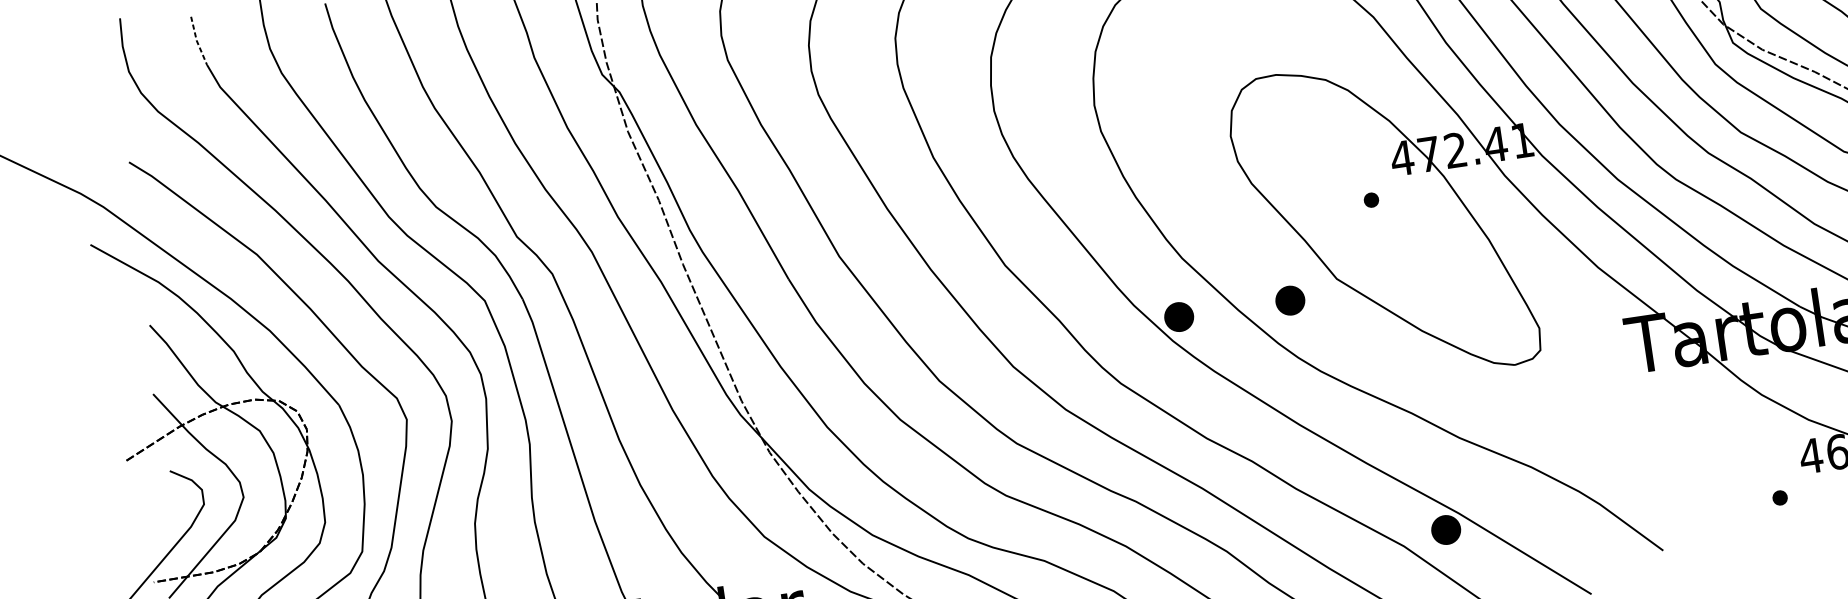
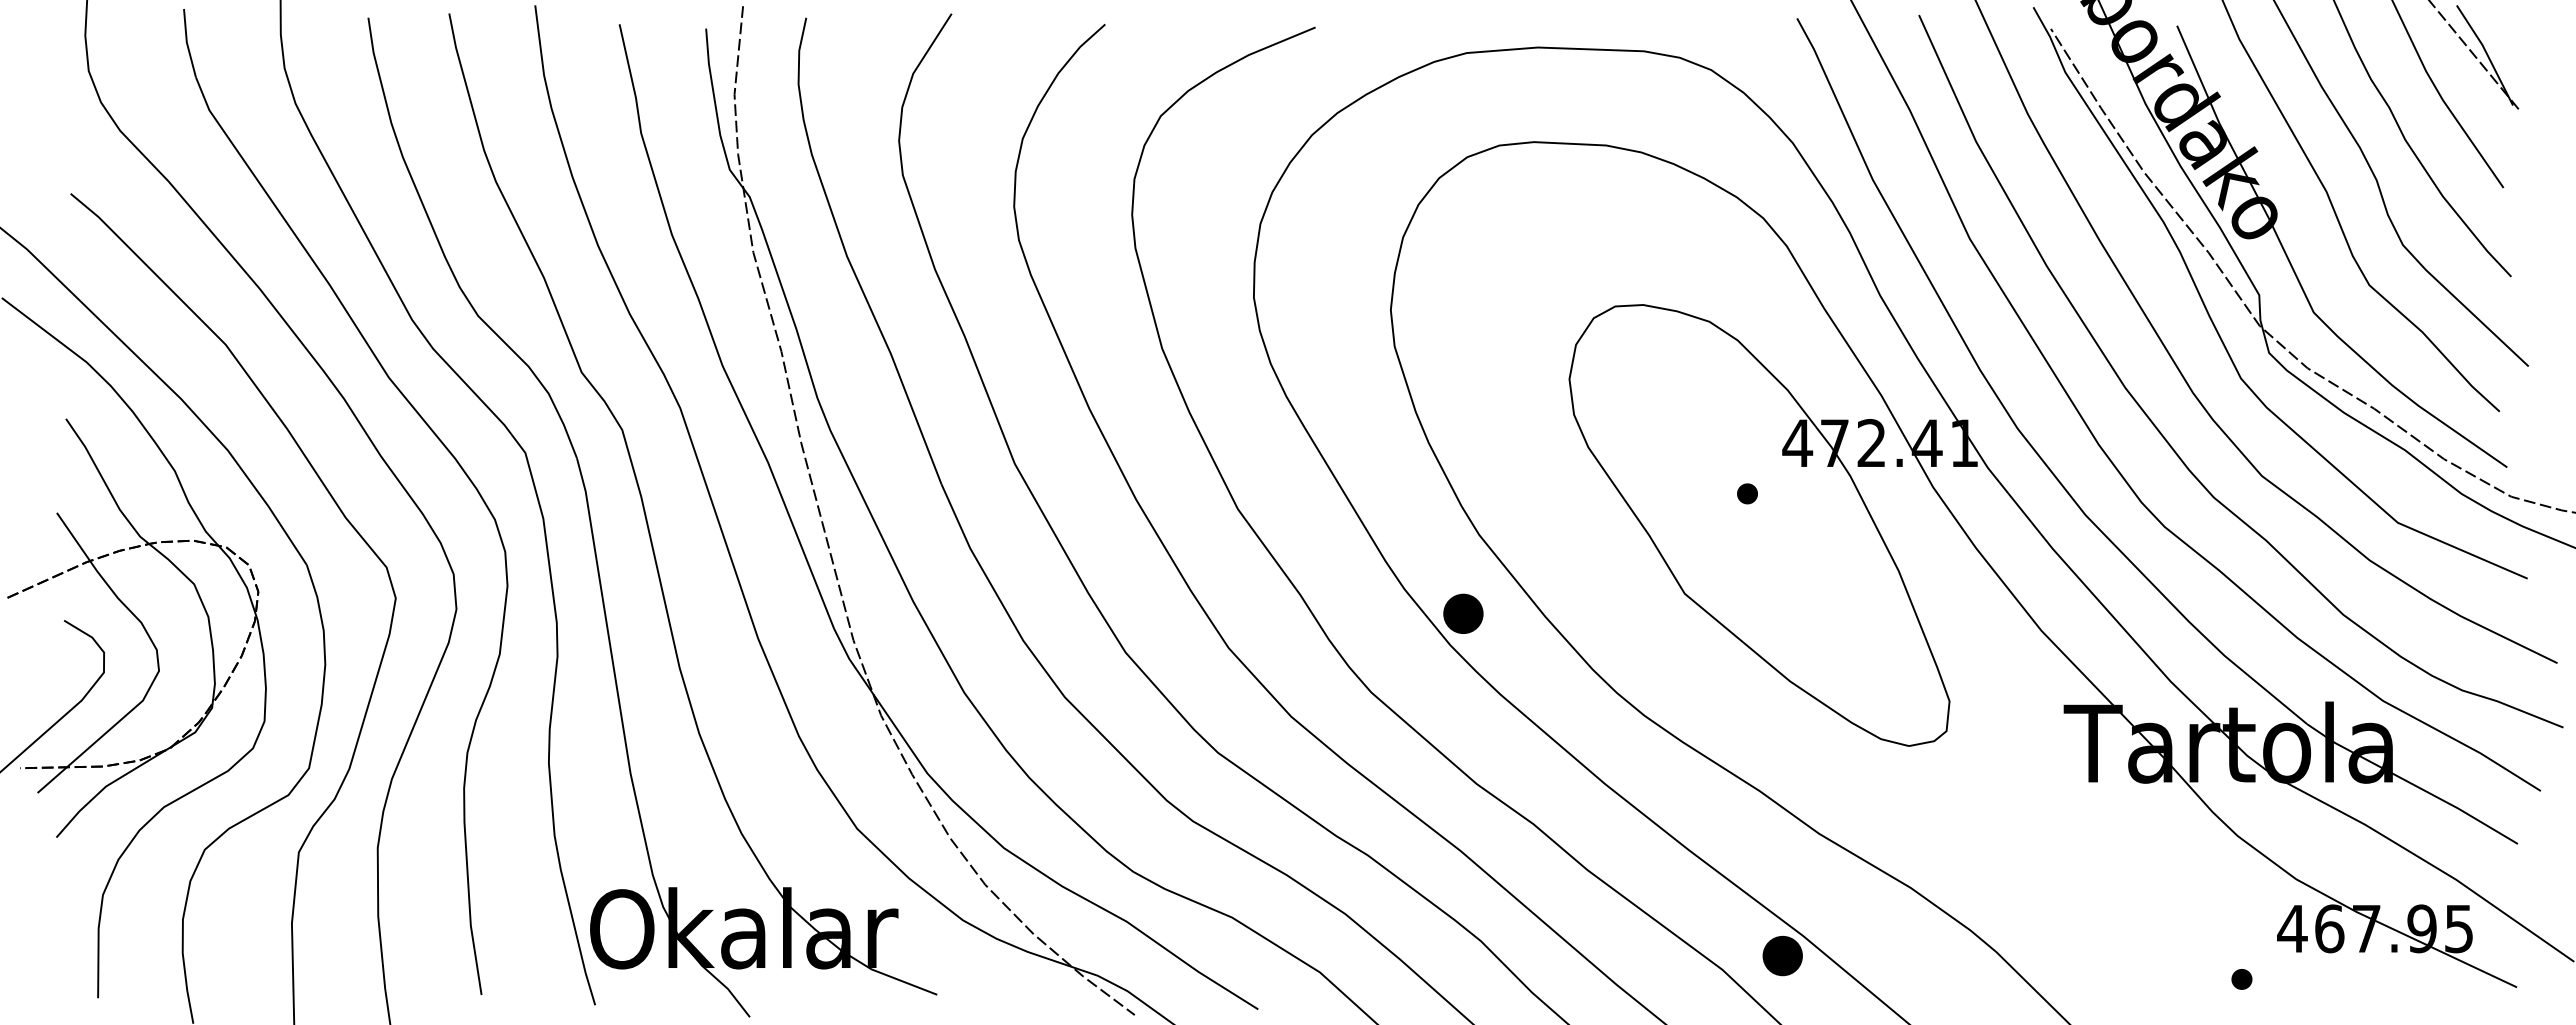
line: (197, 41) -> (187, 43), dashed -> solid
part: (1290, 300) -> (1617, 613), removed

